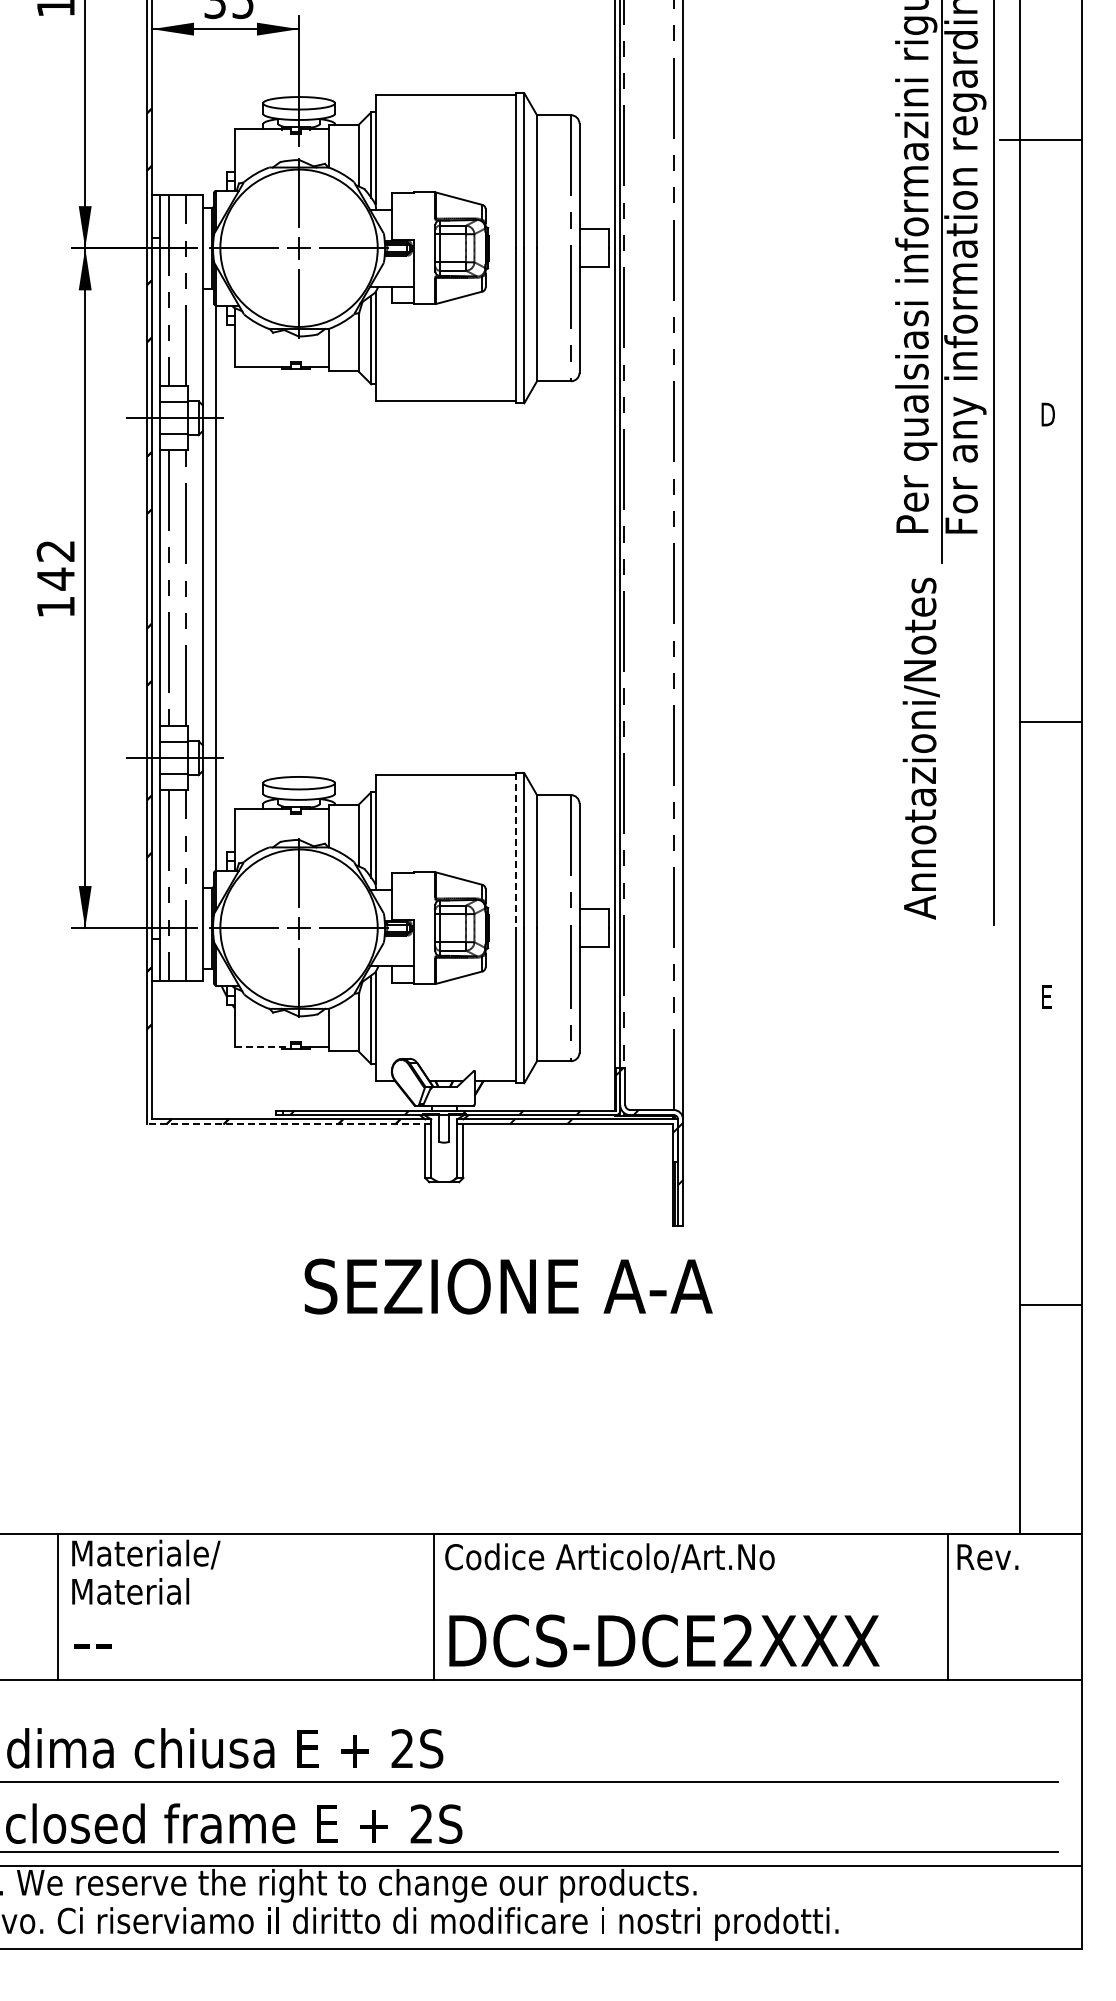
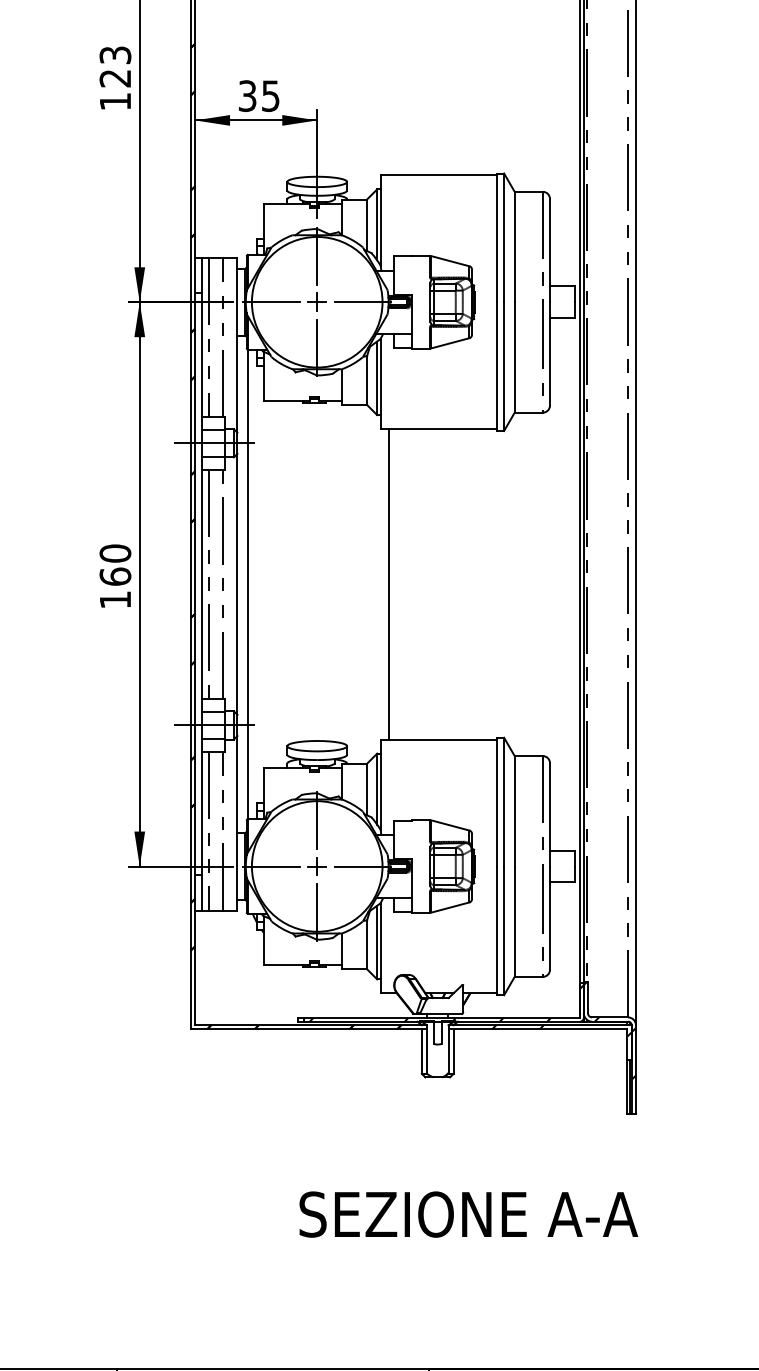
text: (55, 565) -> (115, 565), 142 -> 160
line: (385, 588) -> (388, 584), added
line: (515, 850) -> (496, 802), dashed -> solid
line: (262, 1047) -> (286, 965), dashed -> solid
line: (288, 1124) -> (308, 1029), dashed -> solid
text: (508, 1286) -> (468, 1214), moved

